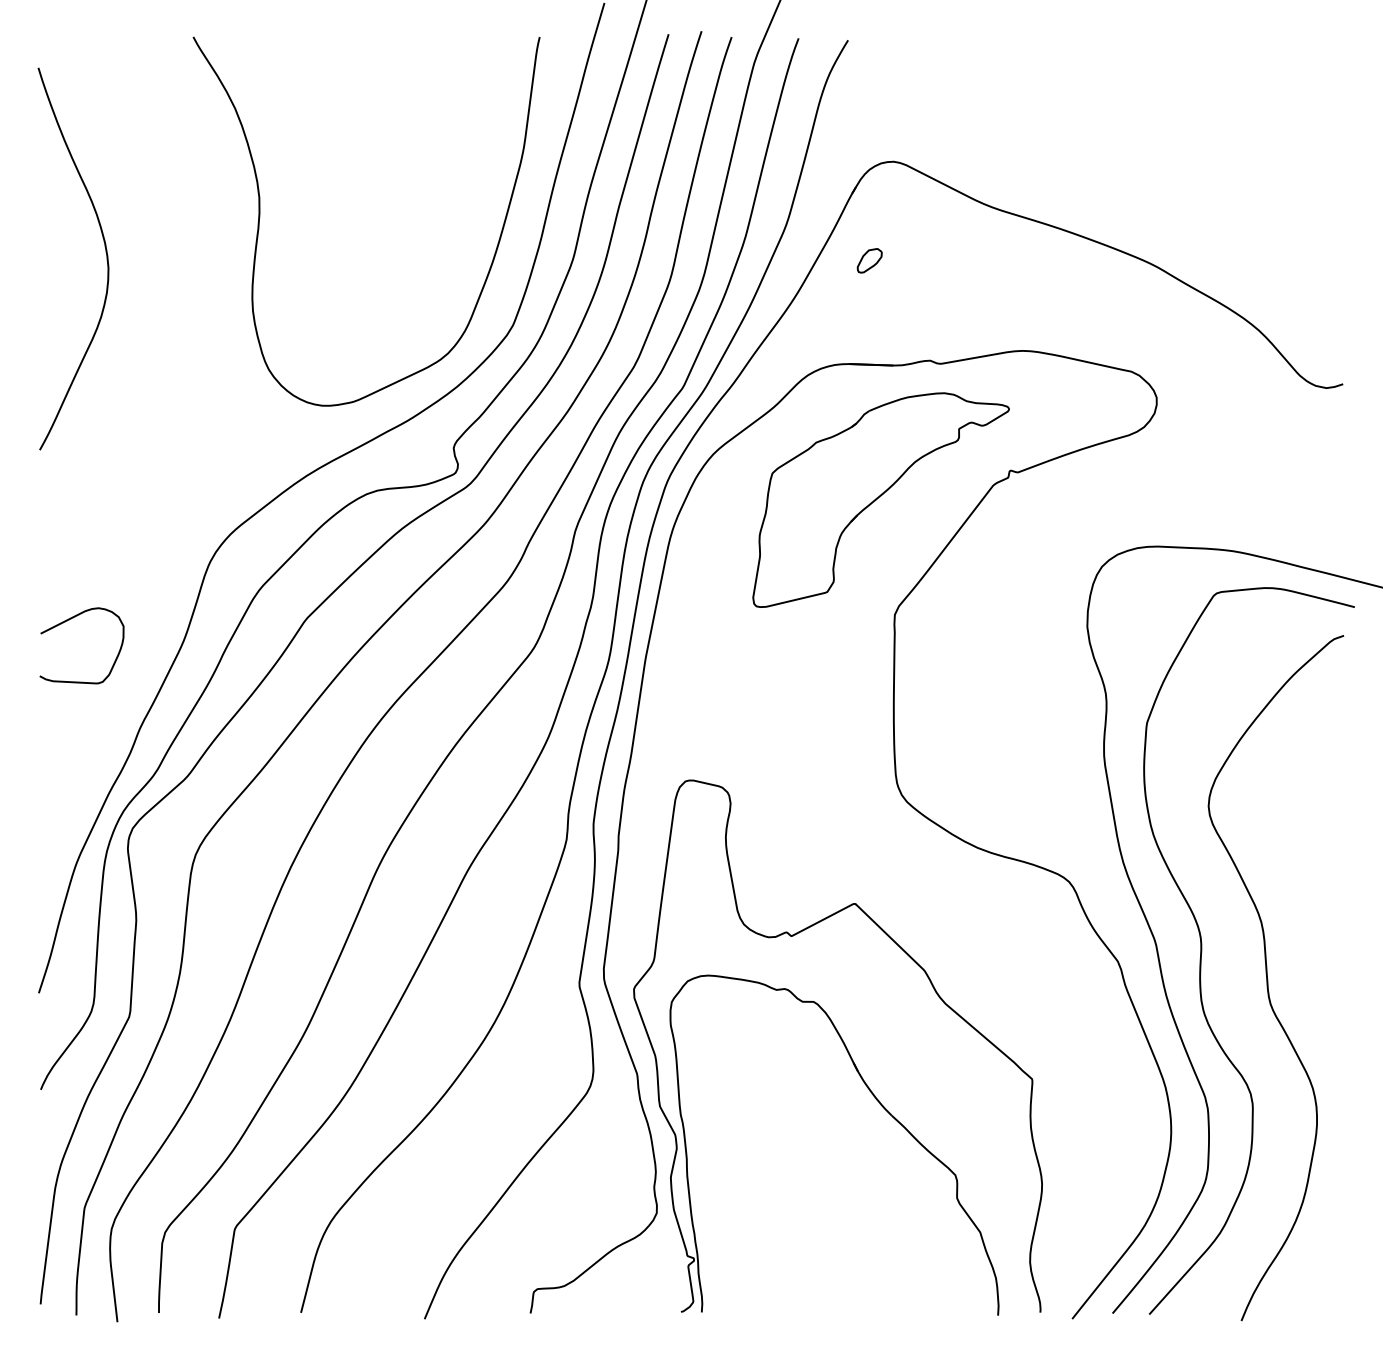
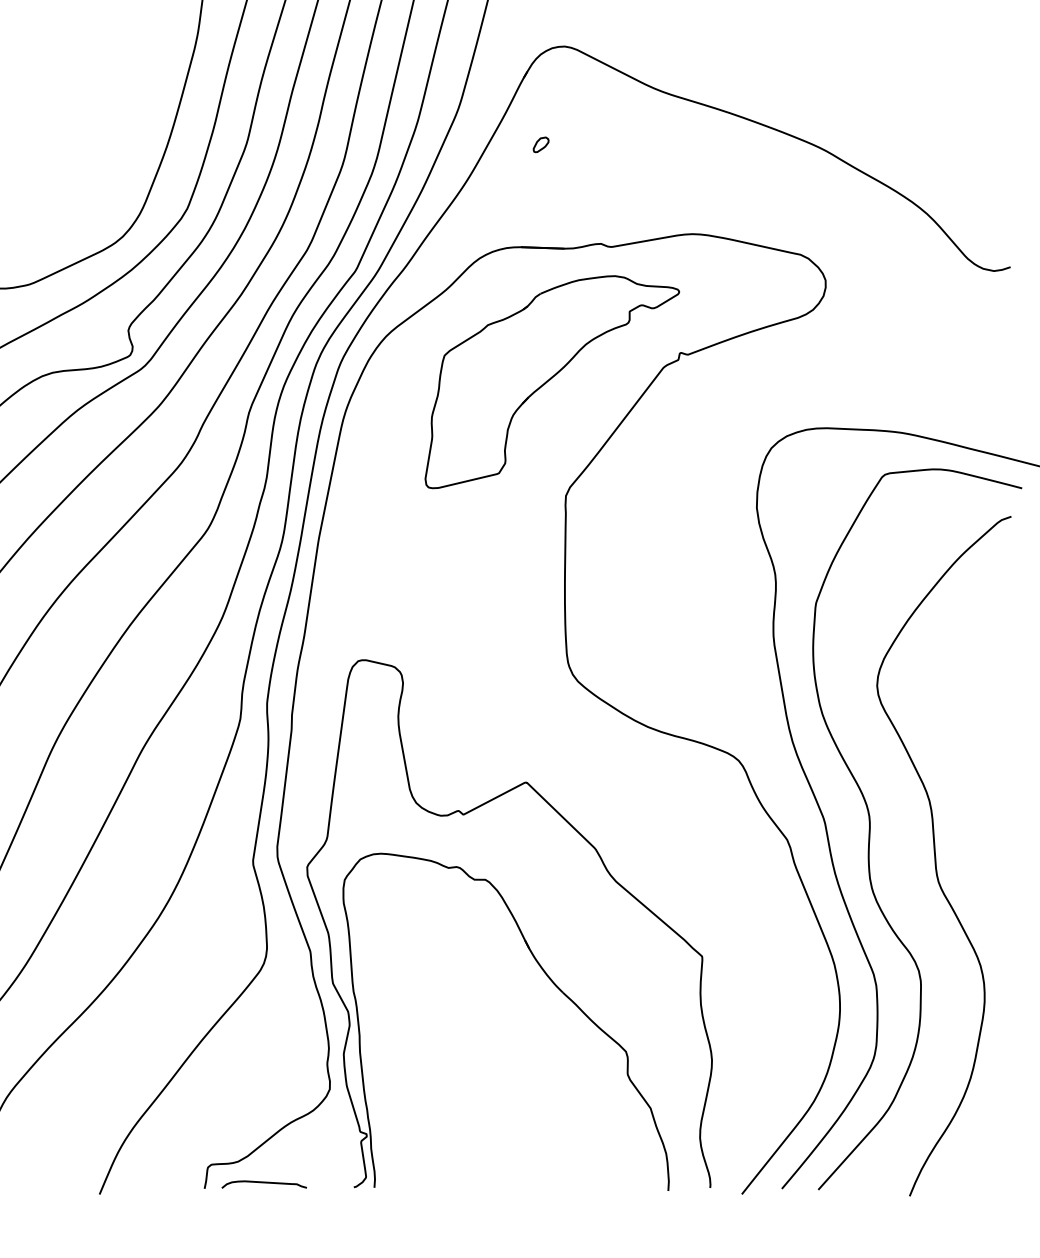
part: (869, 260) -> (540, 144), size x0.62
curve: (590, 1307) -> (264, 1182), added

